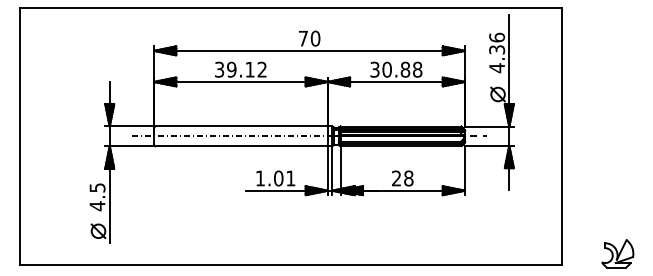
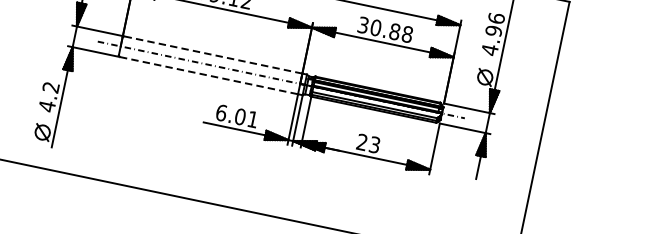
text: (496, 49) -> (493, 30), 4.36 -> 4.96
line: (241, 126) -> (213, 55), solid -> dashed
line: (242, 146) -> (209, 76), solid -> dashed
text: (260, 178) -> (221, 112), 1.01 -> 6.01
text: (408, 178) -> (374, 144), 28 -> 23
text: (97, 187) -> (51, 87), 4.5 -> 4.2

